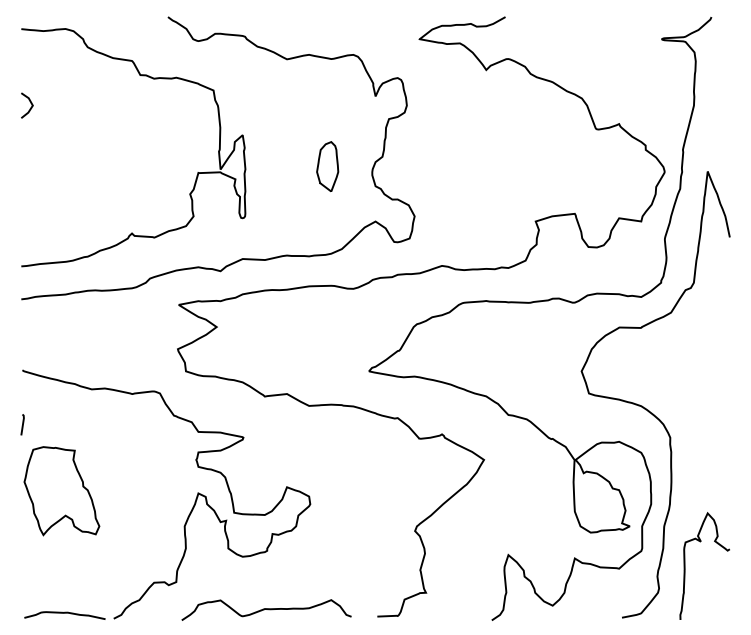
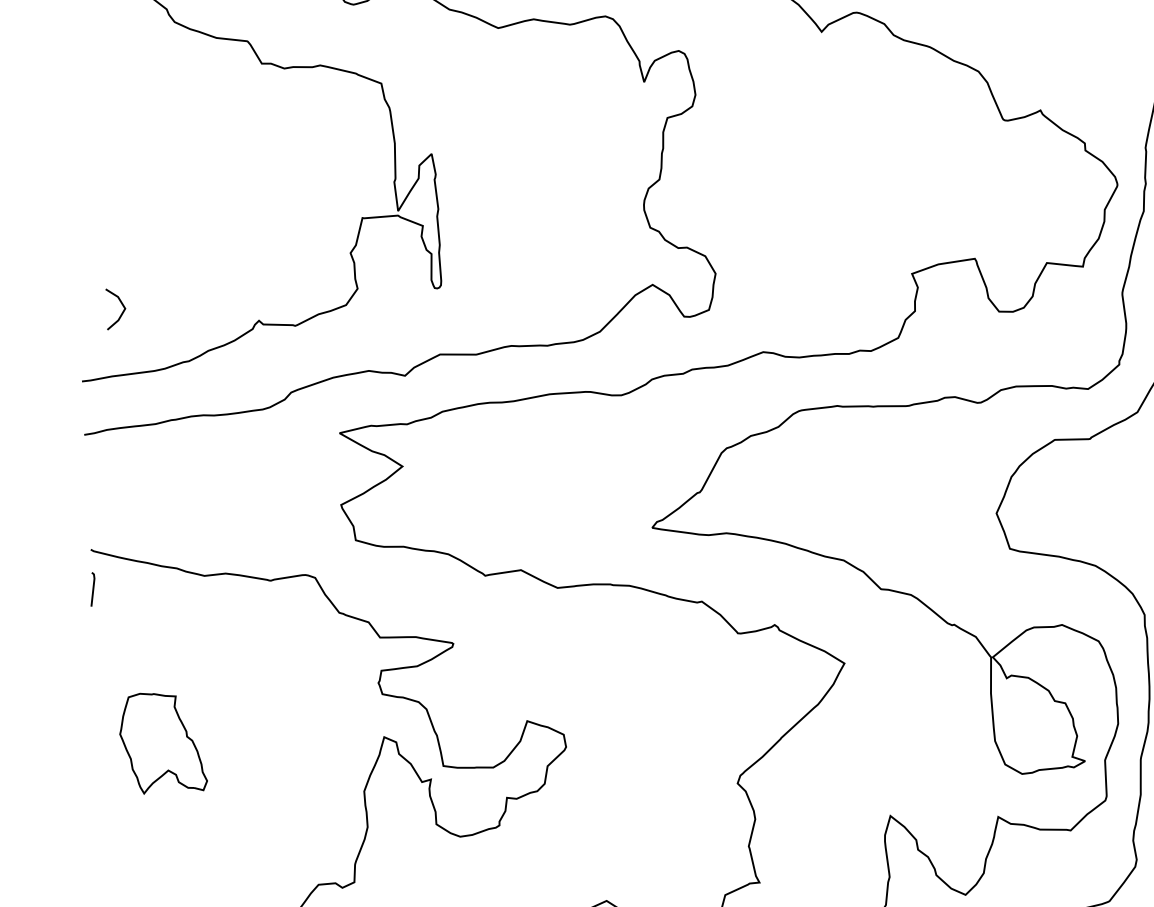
line: (30, 103) -> (121, 305), moved
part: (327, 166) -> (571, 198), removed
line: (22, 424) -> (92, 588), moved
part: (61, 491) -> (162, 743), size x0.7

